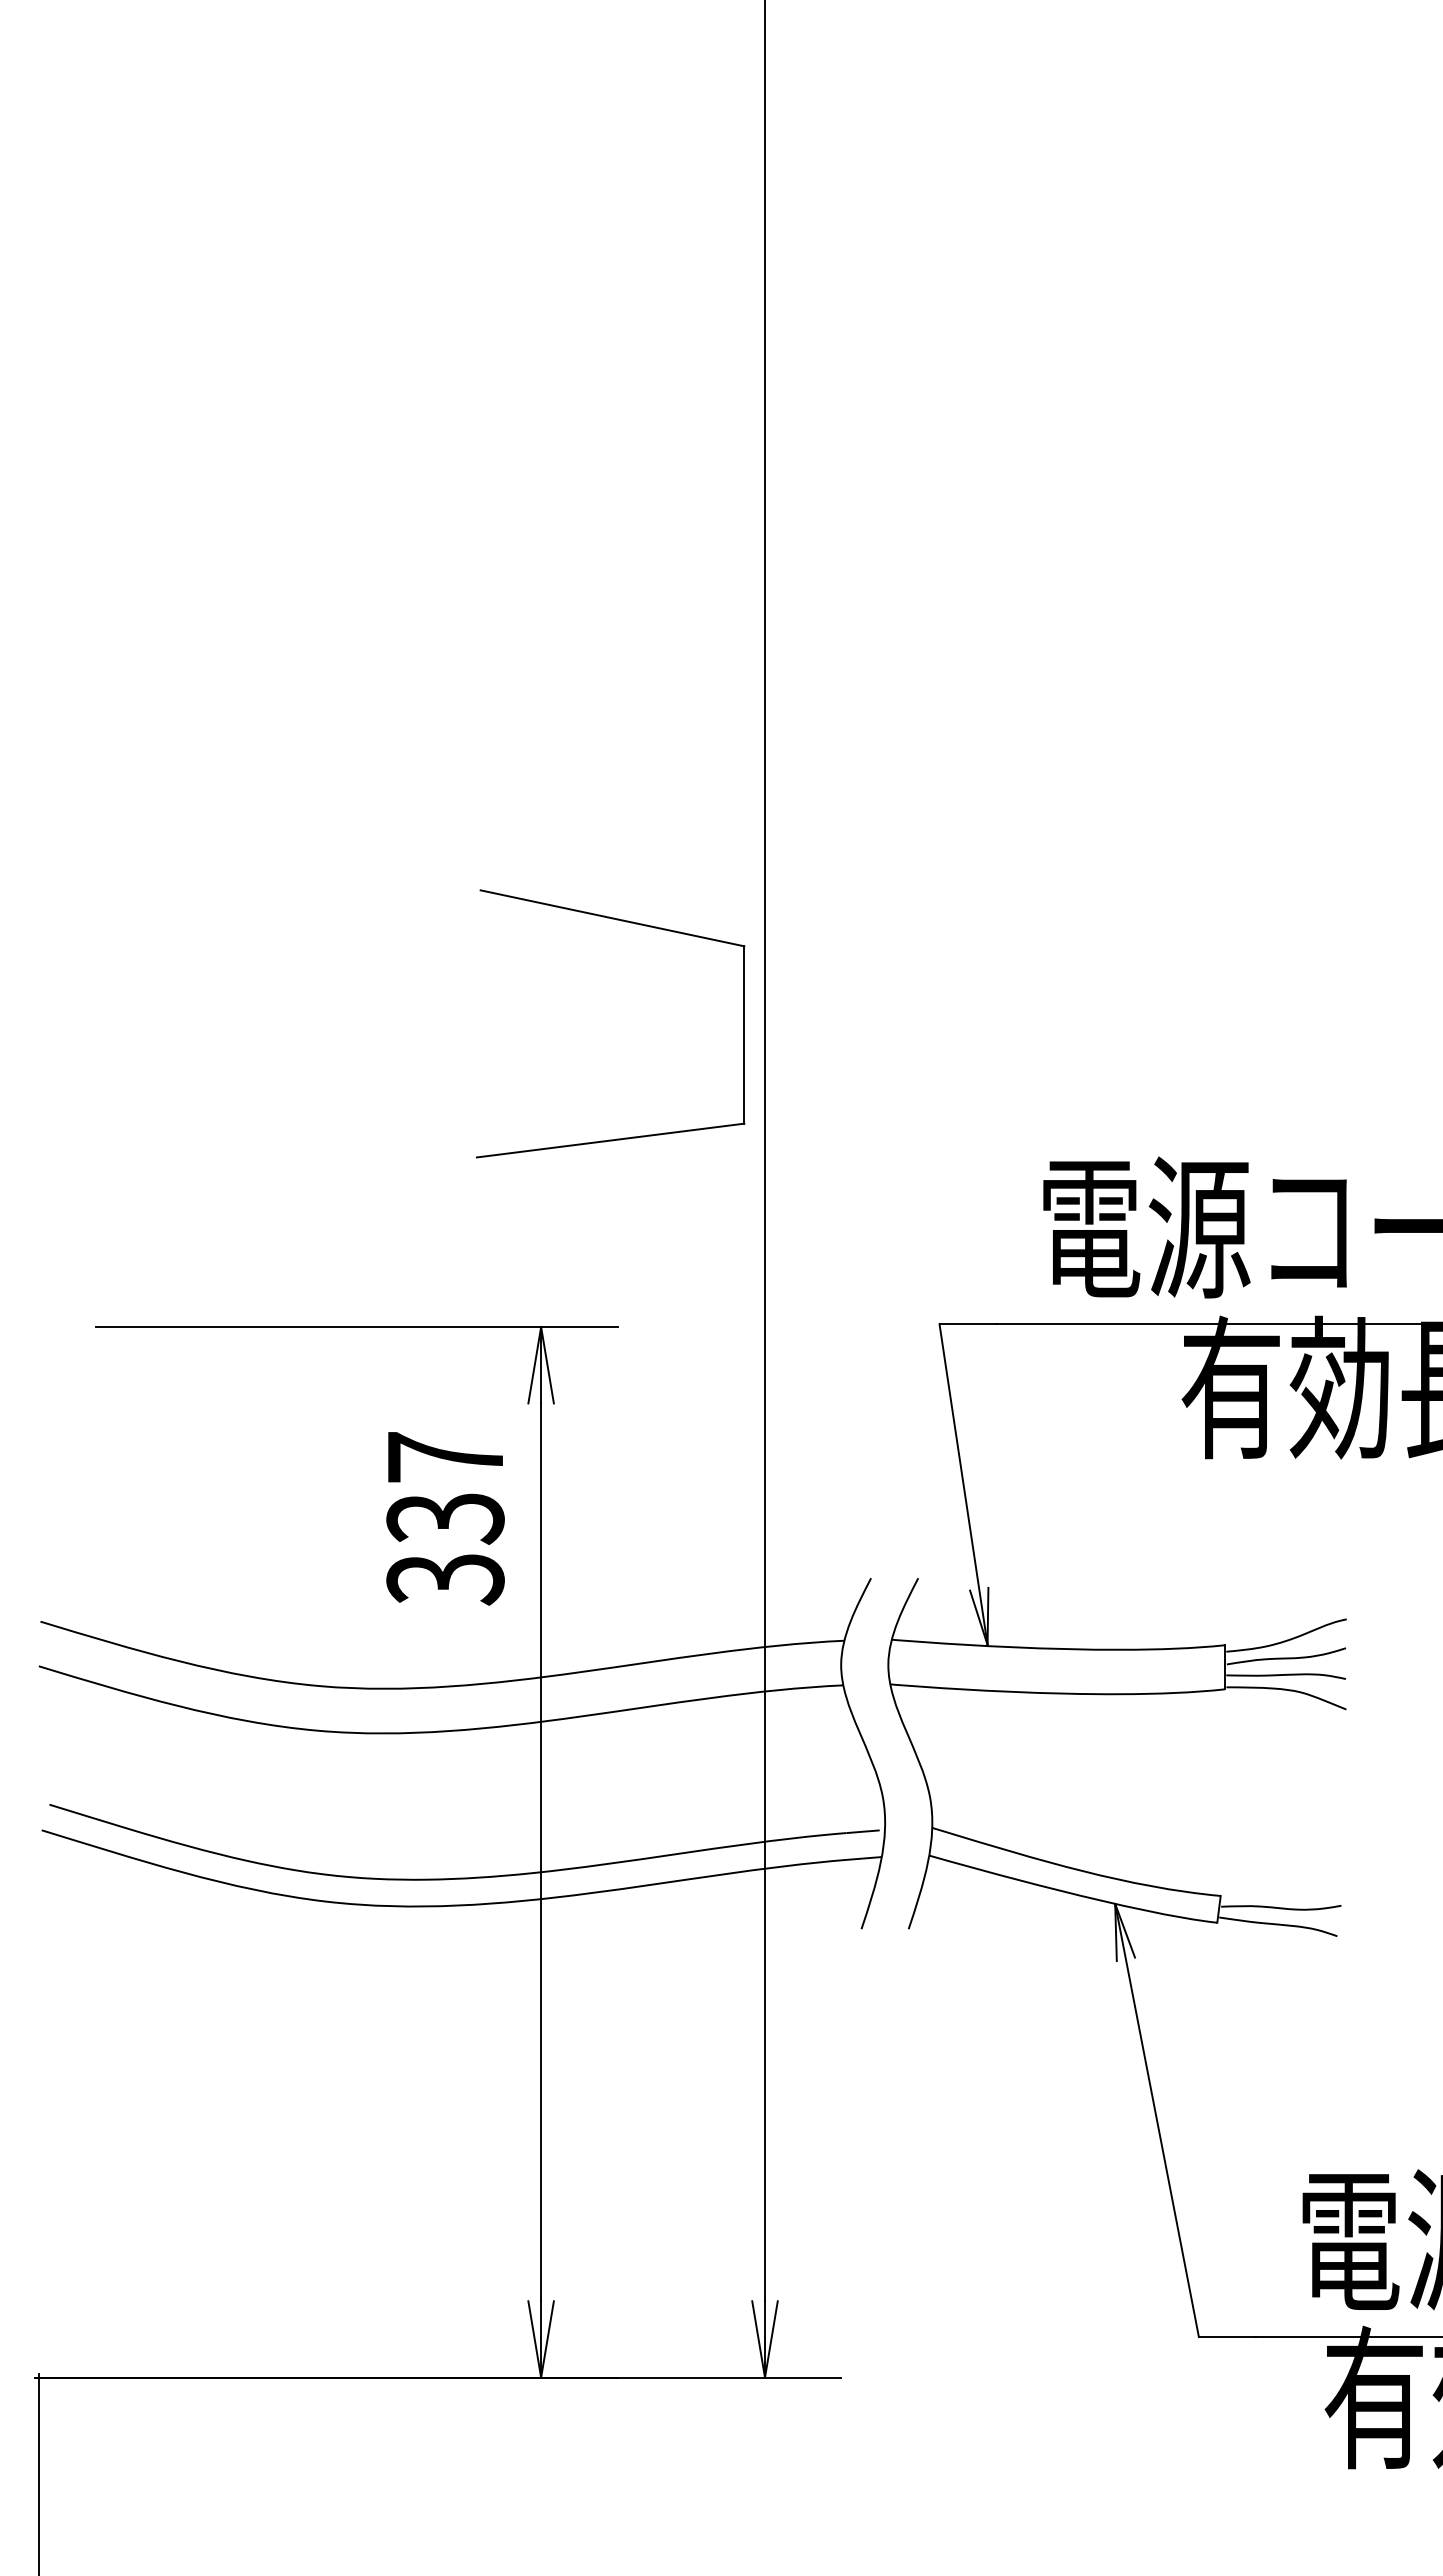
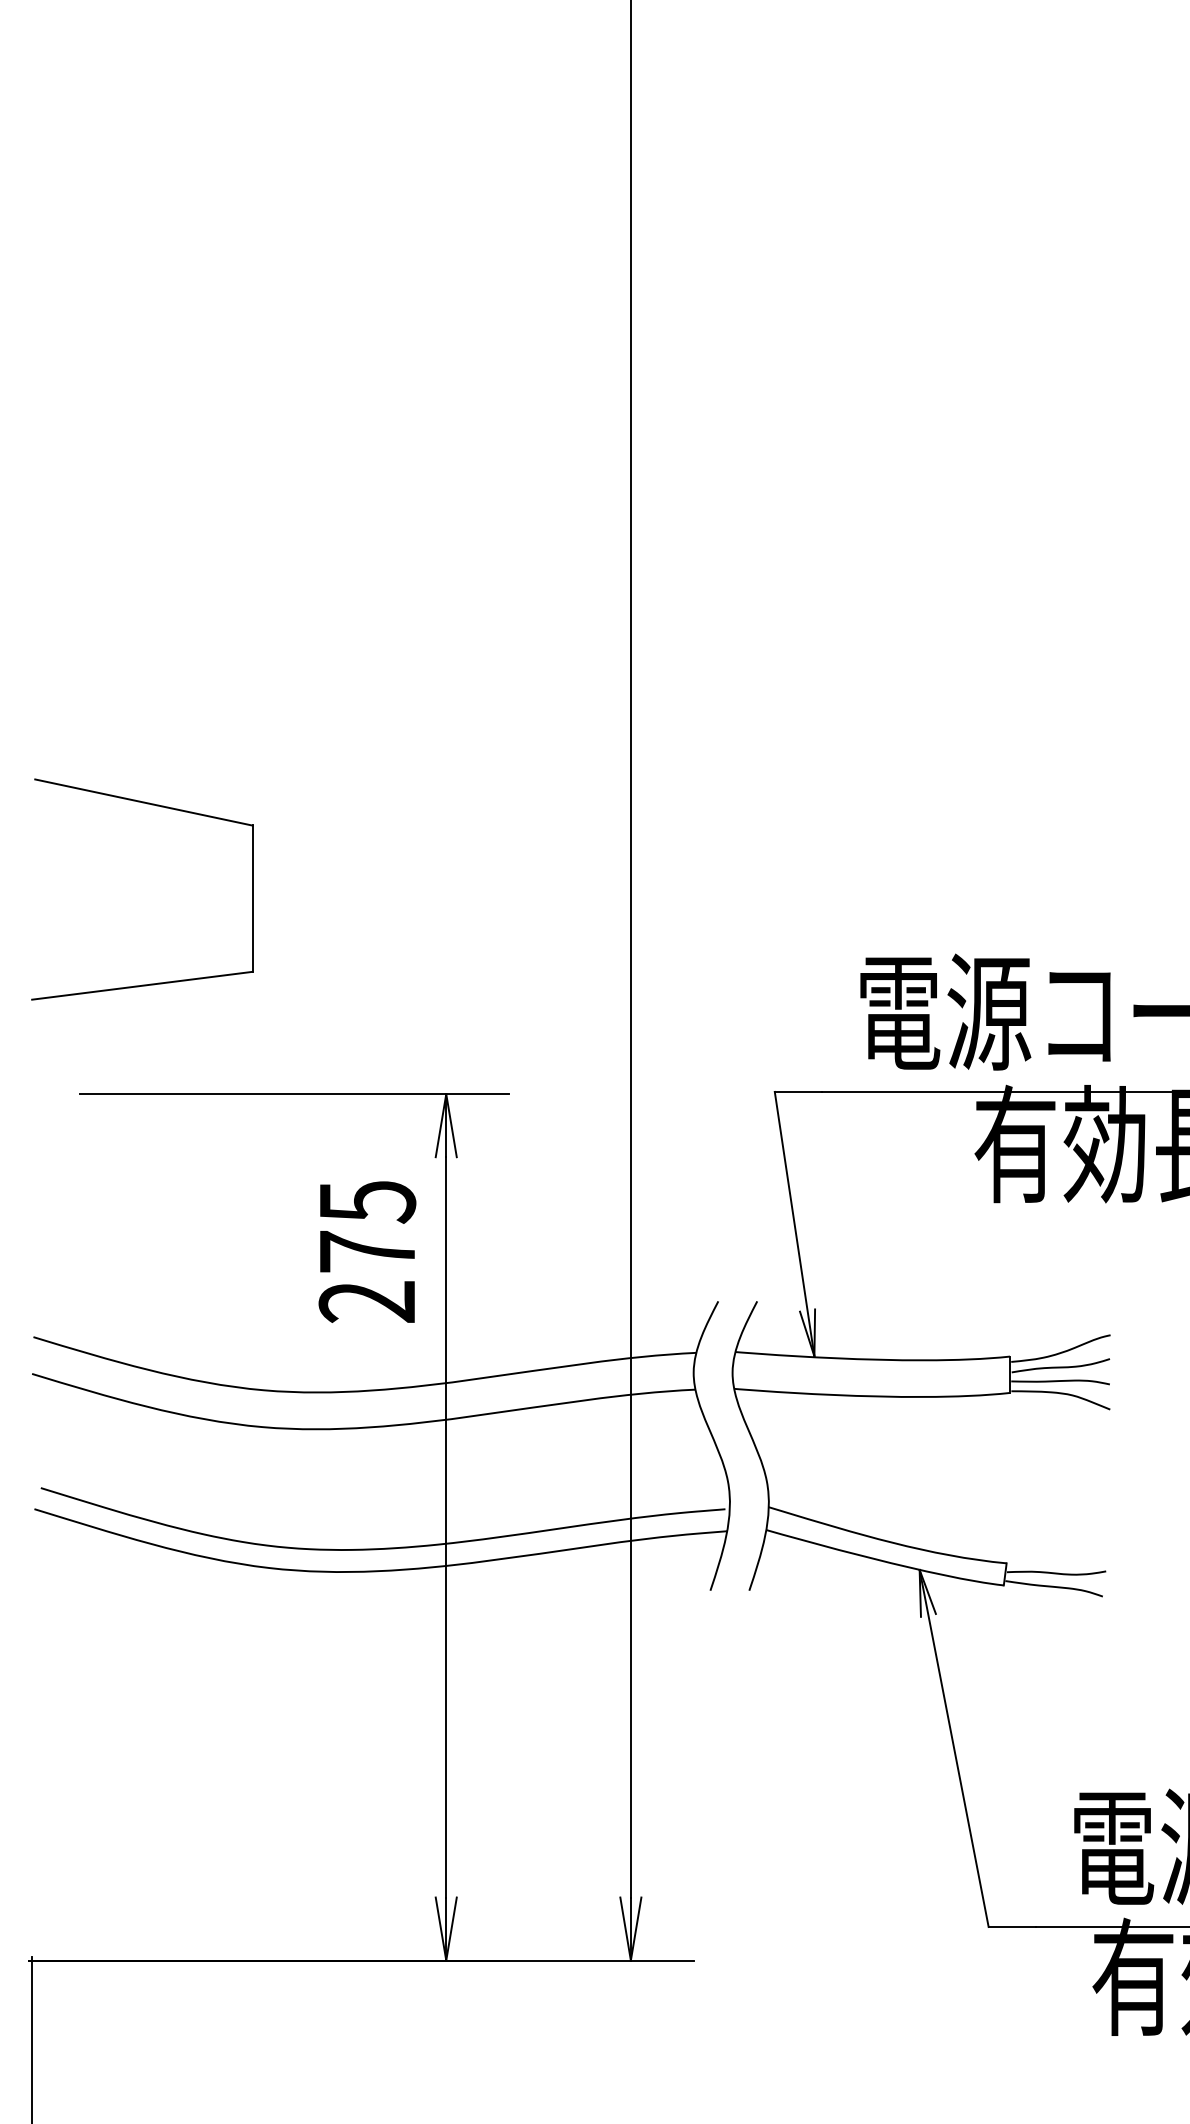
part: (630, 923) -> (158, 806), moved
text: (445, 1518) -> (367, 1252), 337 -> 275

